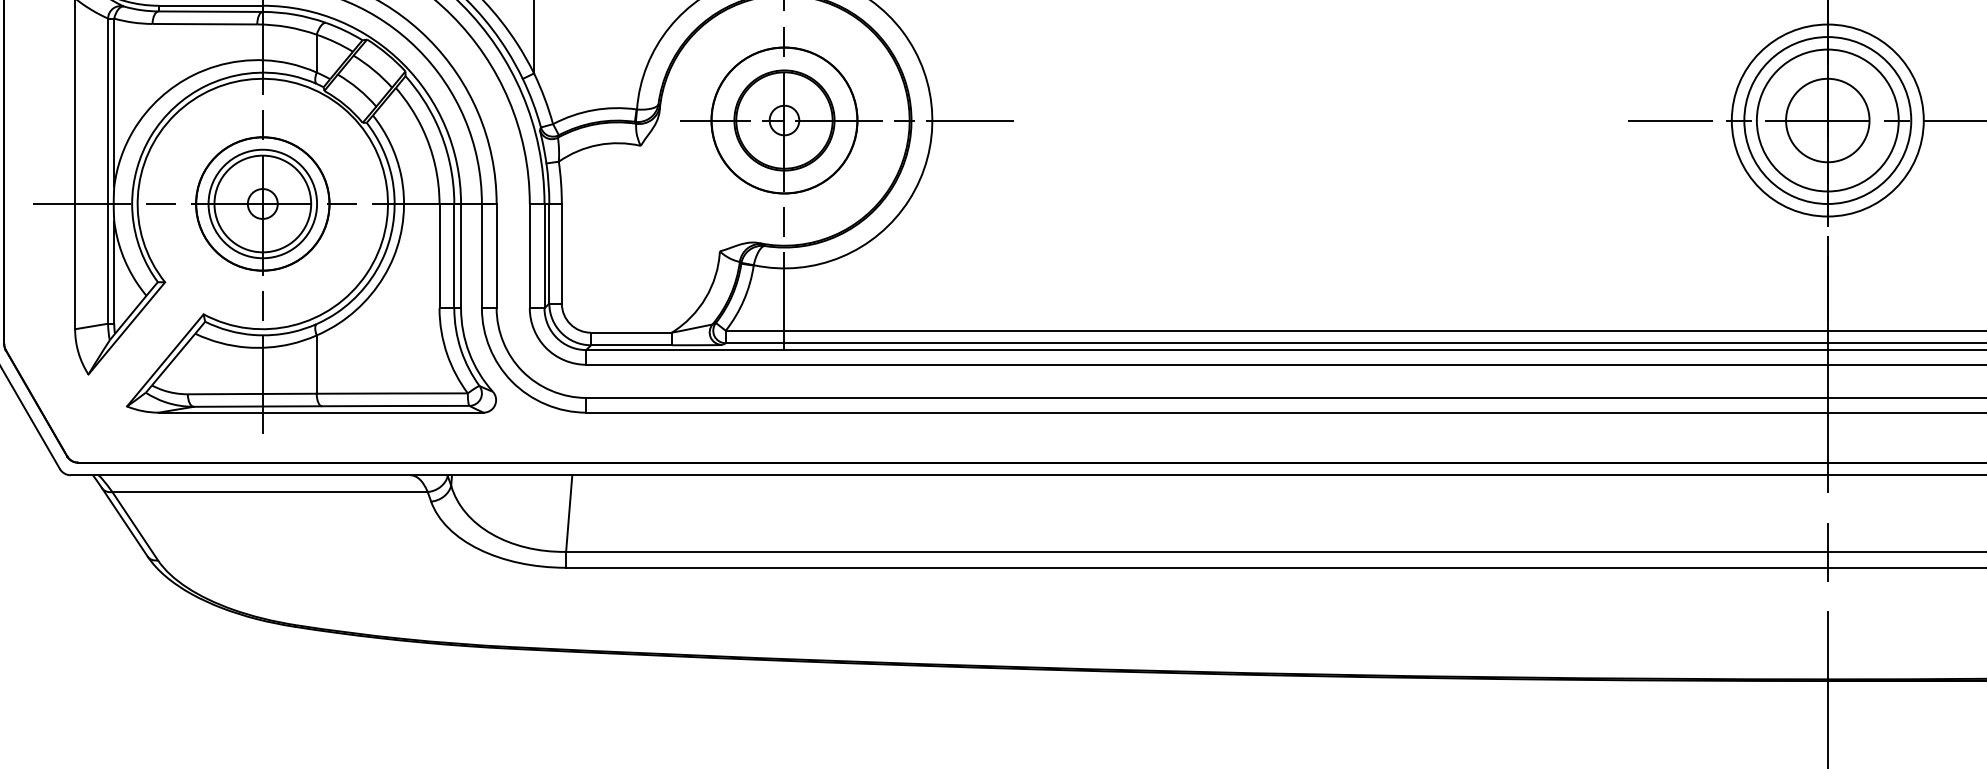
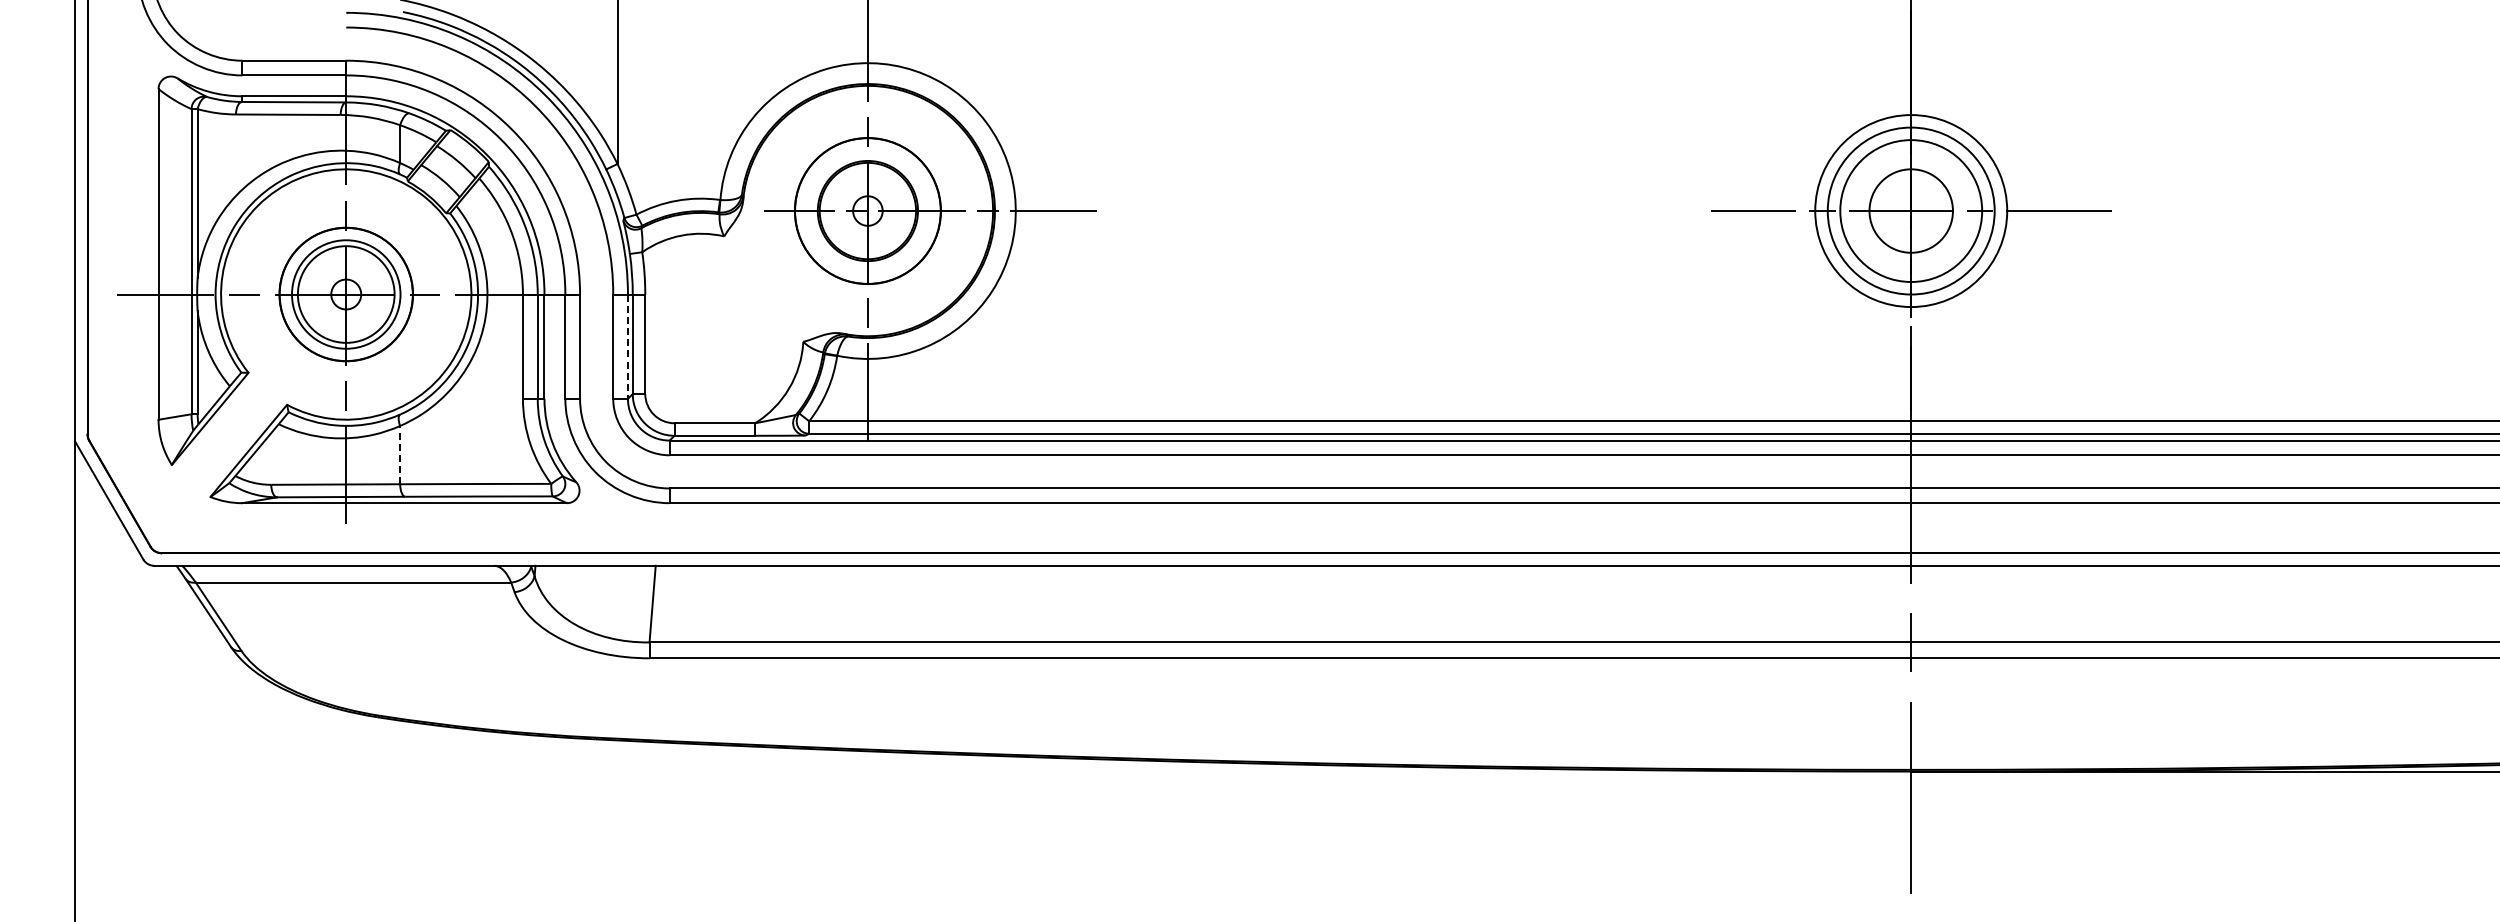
line: (544, 256) -> (627, 347), solid -> dashed
line: (317, 363) -> (400, 454), solid -> dashed

